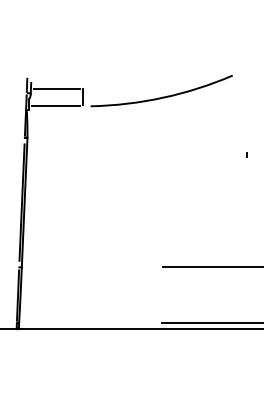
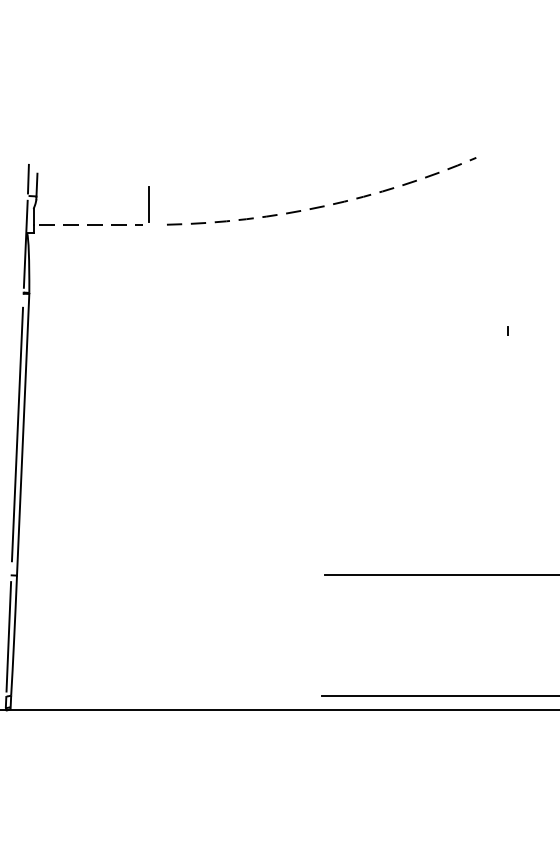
line: (56, 88) -> (92, 185), removed
arc: (163, 97) -> (325, 205), solid -> dashed
line: (55, 106) -> (90, 225), solid -> dashed

